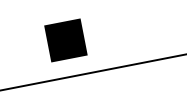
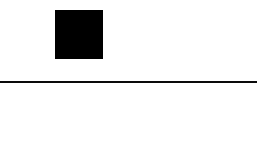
text: (65, 40) -> (78, 34), moved

